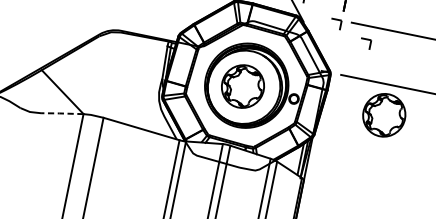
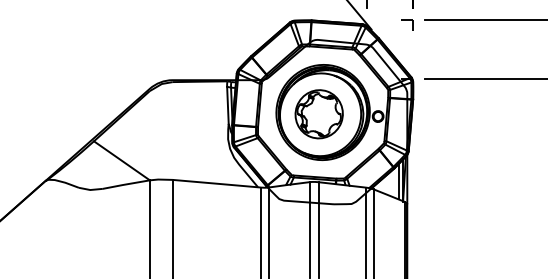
part: (365, 43) -> (444, 39), removed
line: (61, 113) -> (125, 184), dashed -> solid
part: (383, 115) -> (480, 114), removed

